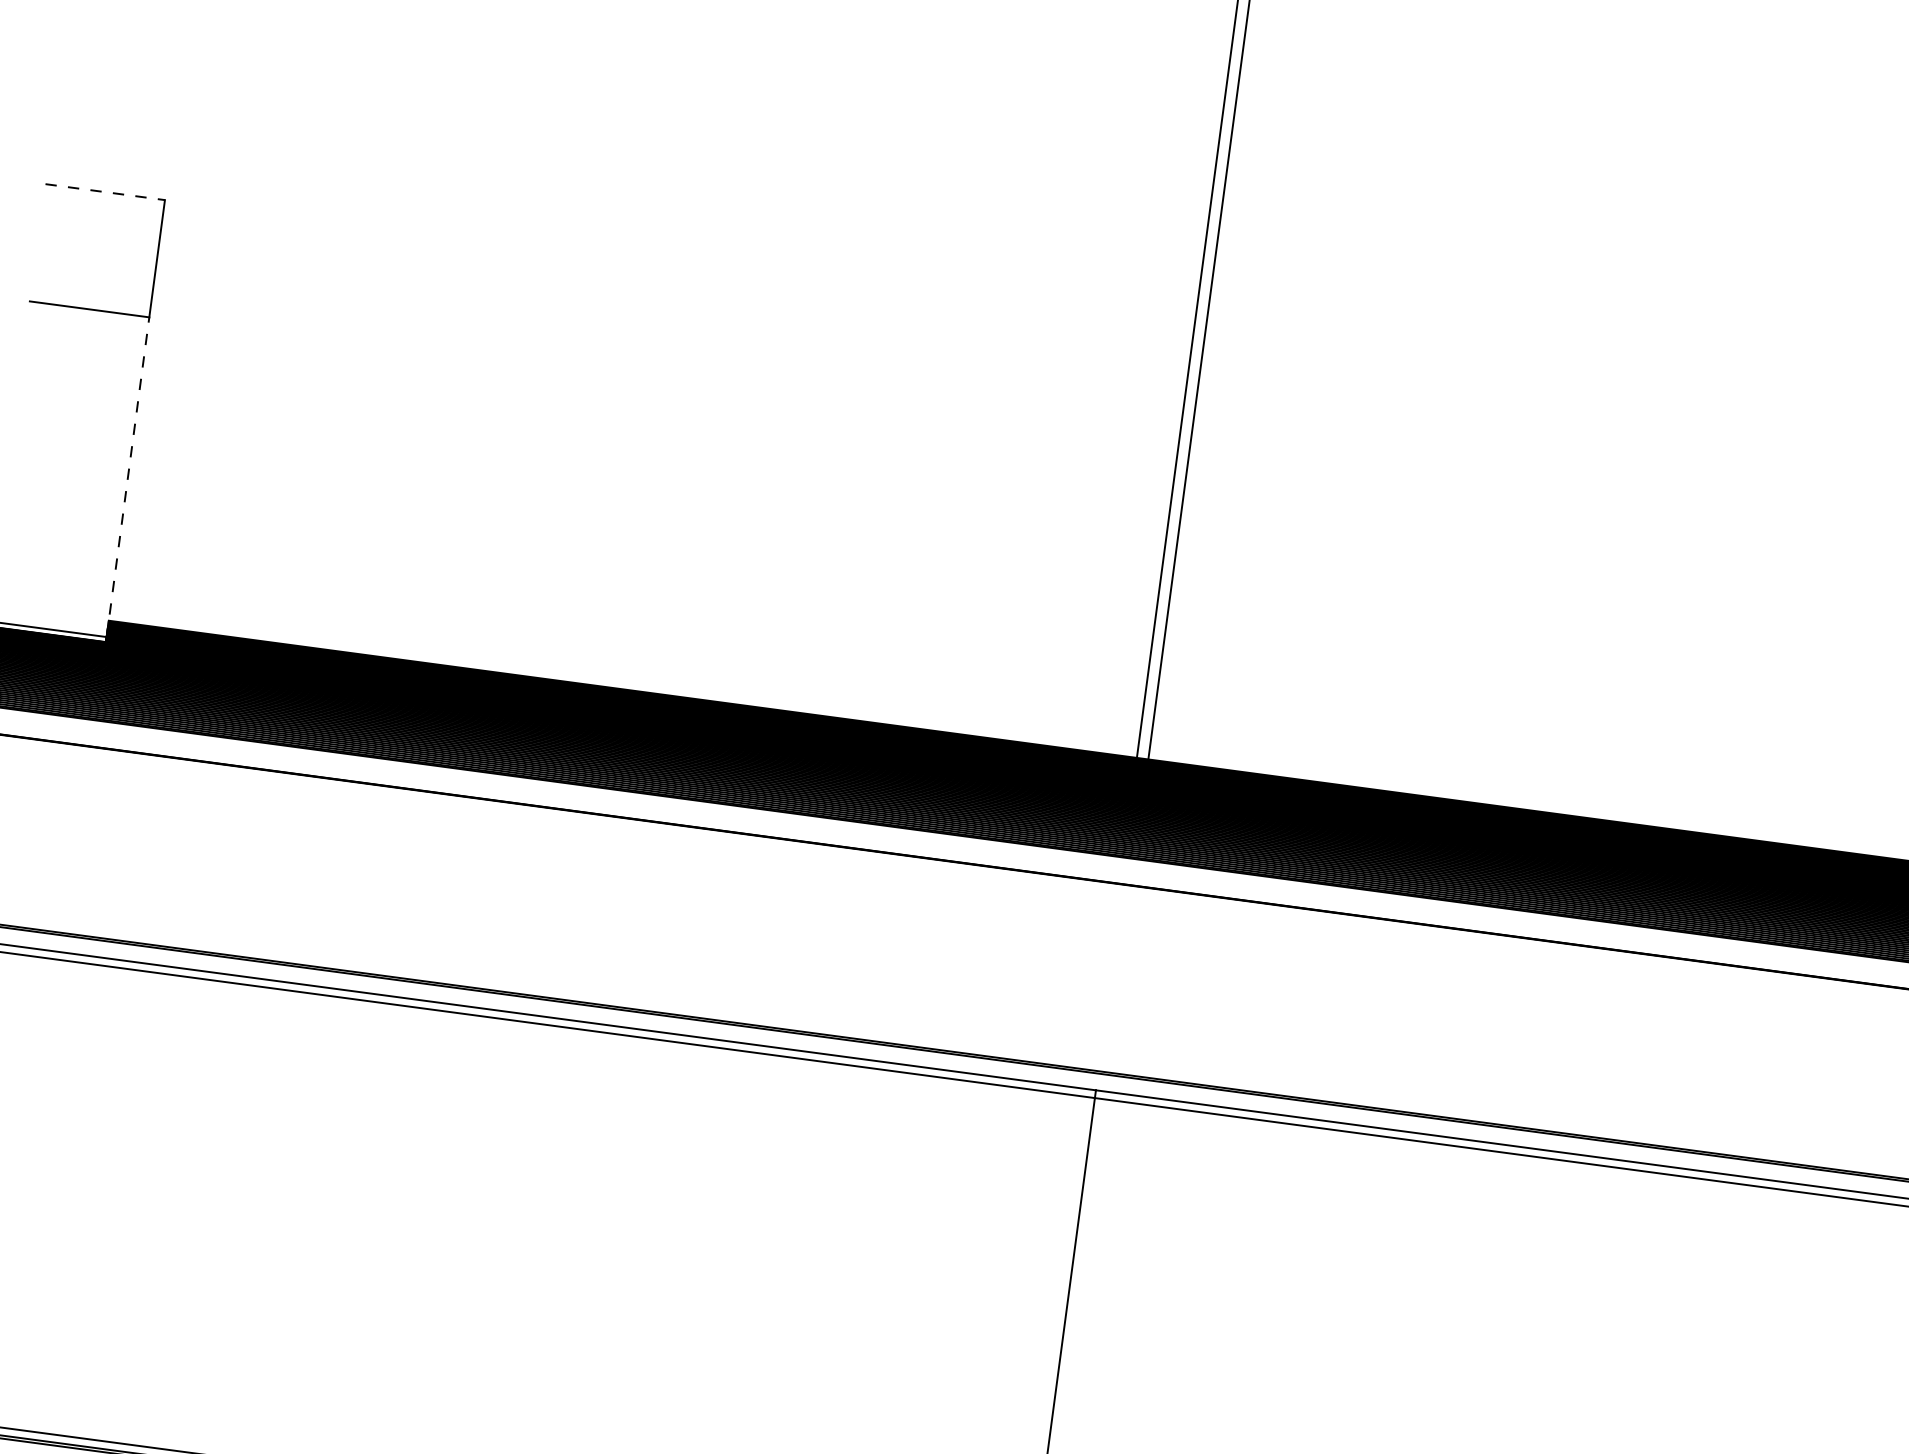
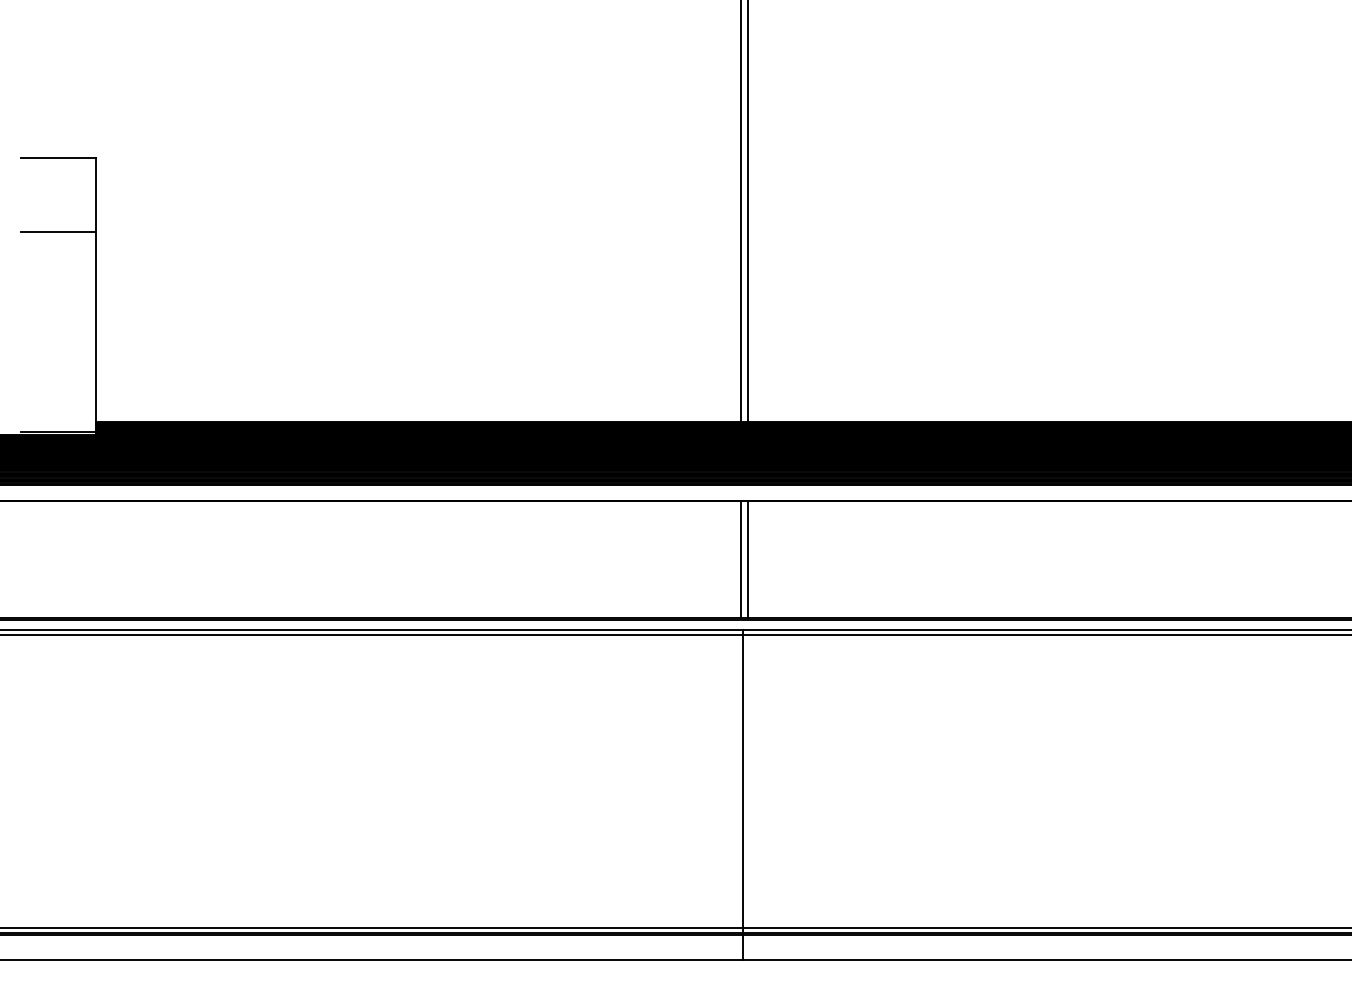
line: (105, 191) -> (58, 157), dashed -> solid
line: (127, 476) -> (95, 331), dashed -> solid
line: (1108, 977) -> (741, 559), added
line: (1119, 978) -> (748, 559), added

